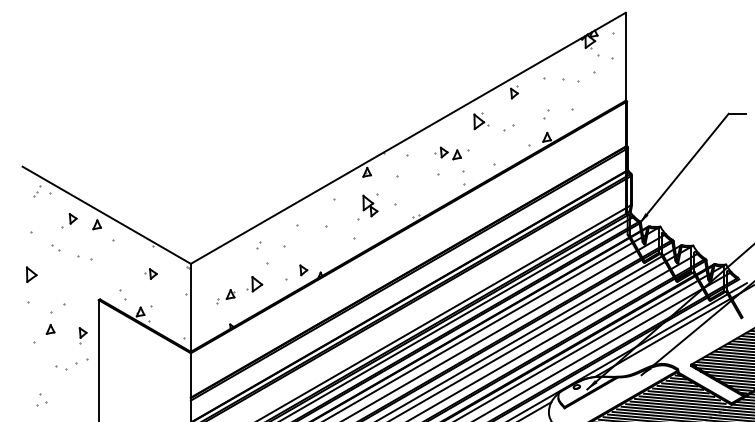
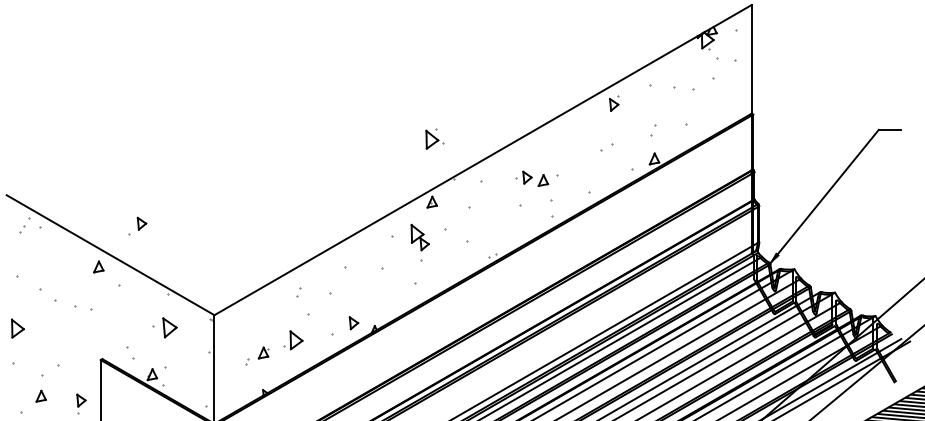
part: (481, 121) -> (435, 139), moved
part: (370, 205) -> (420, 236), moved
part: (69, 220) -> (137, 225), moved
part: (55, 247) -> (47, 294), size x1.6
part: (150, 273) -> (164, 327), size x1.6

